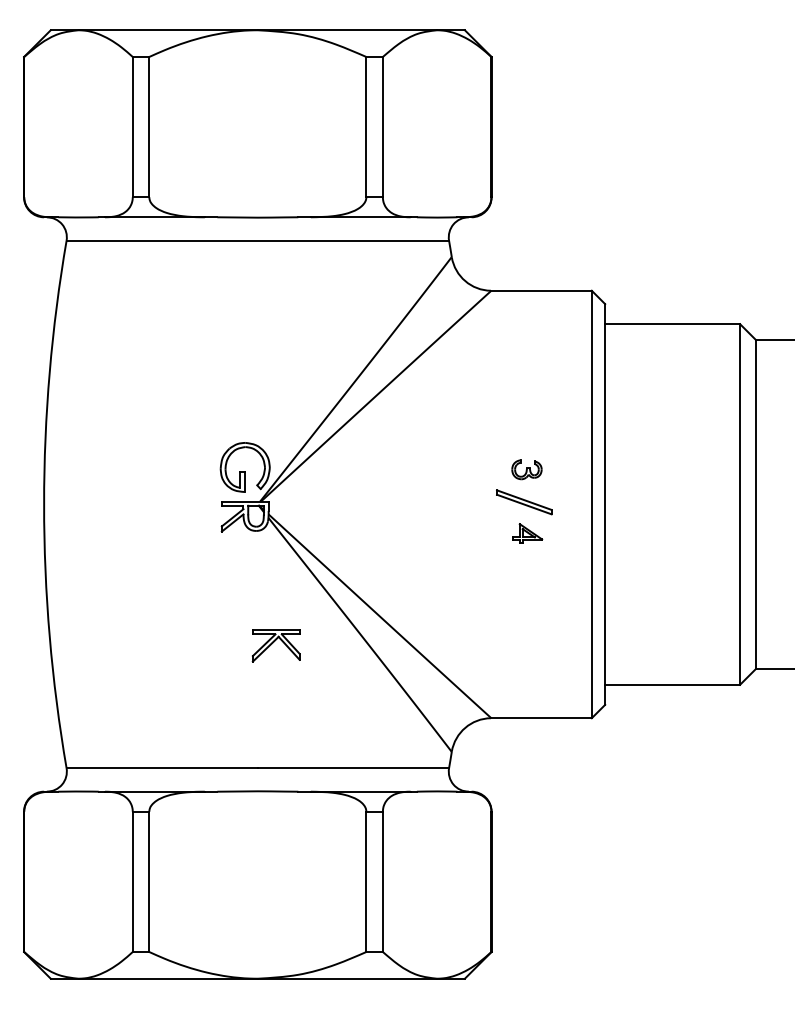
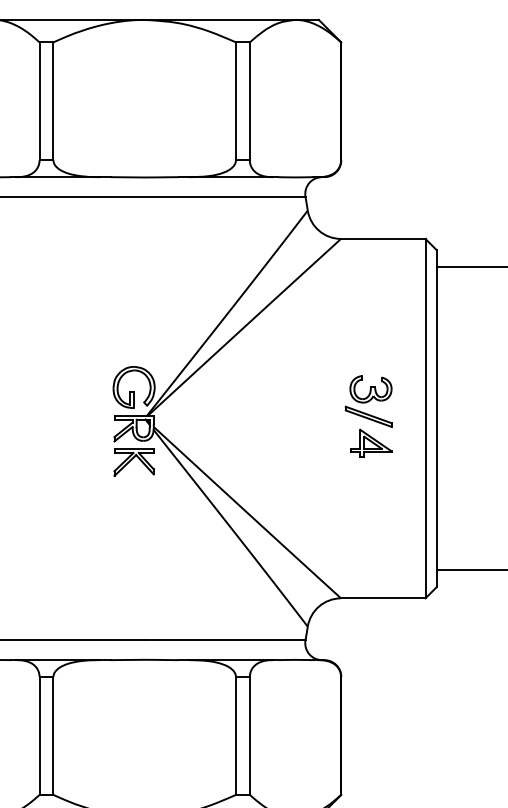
part: (526, 469) -> (370, 389), size x1.67
part: (527, 533) -> (371, 443), size x1.67
part: (275, 645) -> (133, 462), moved

